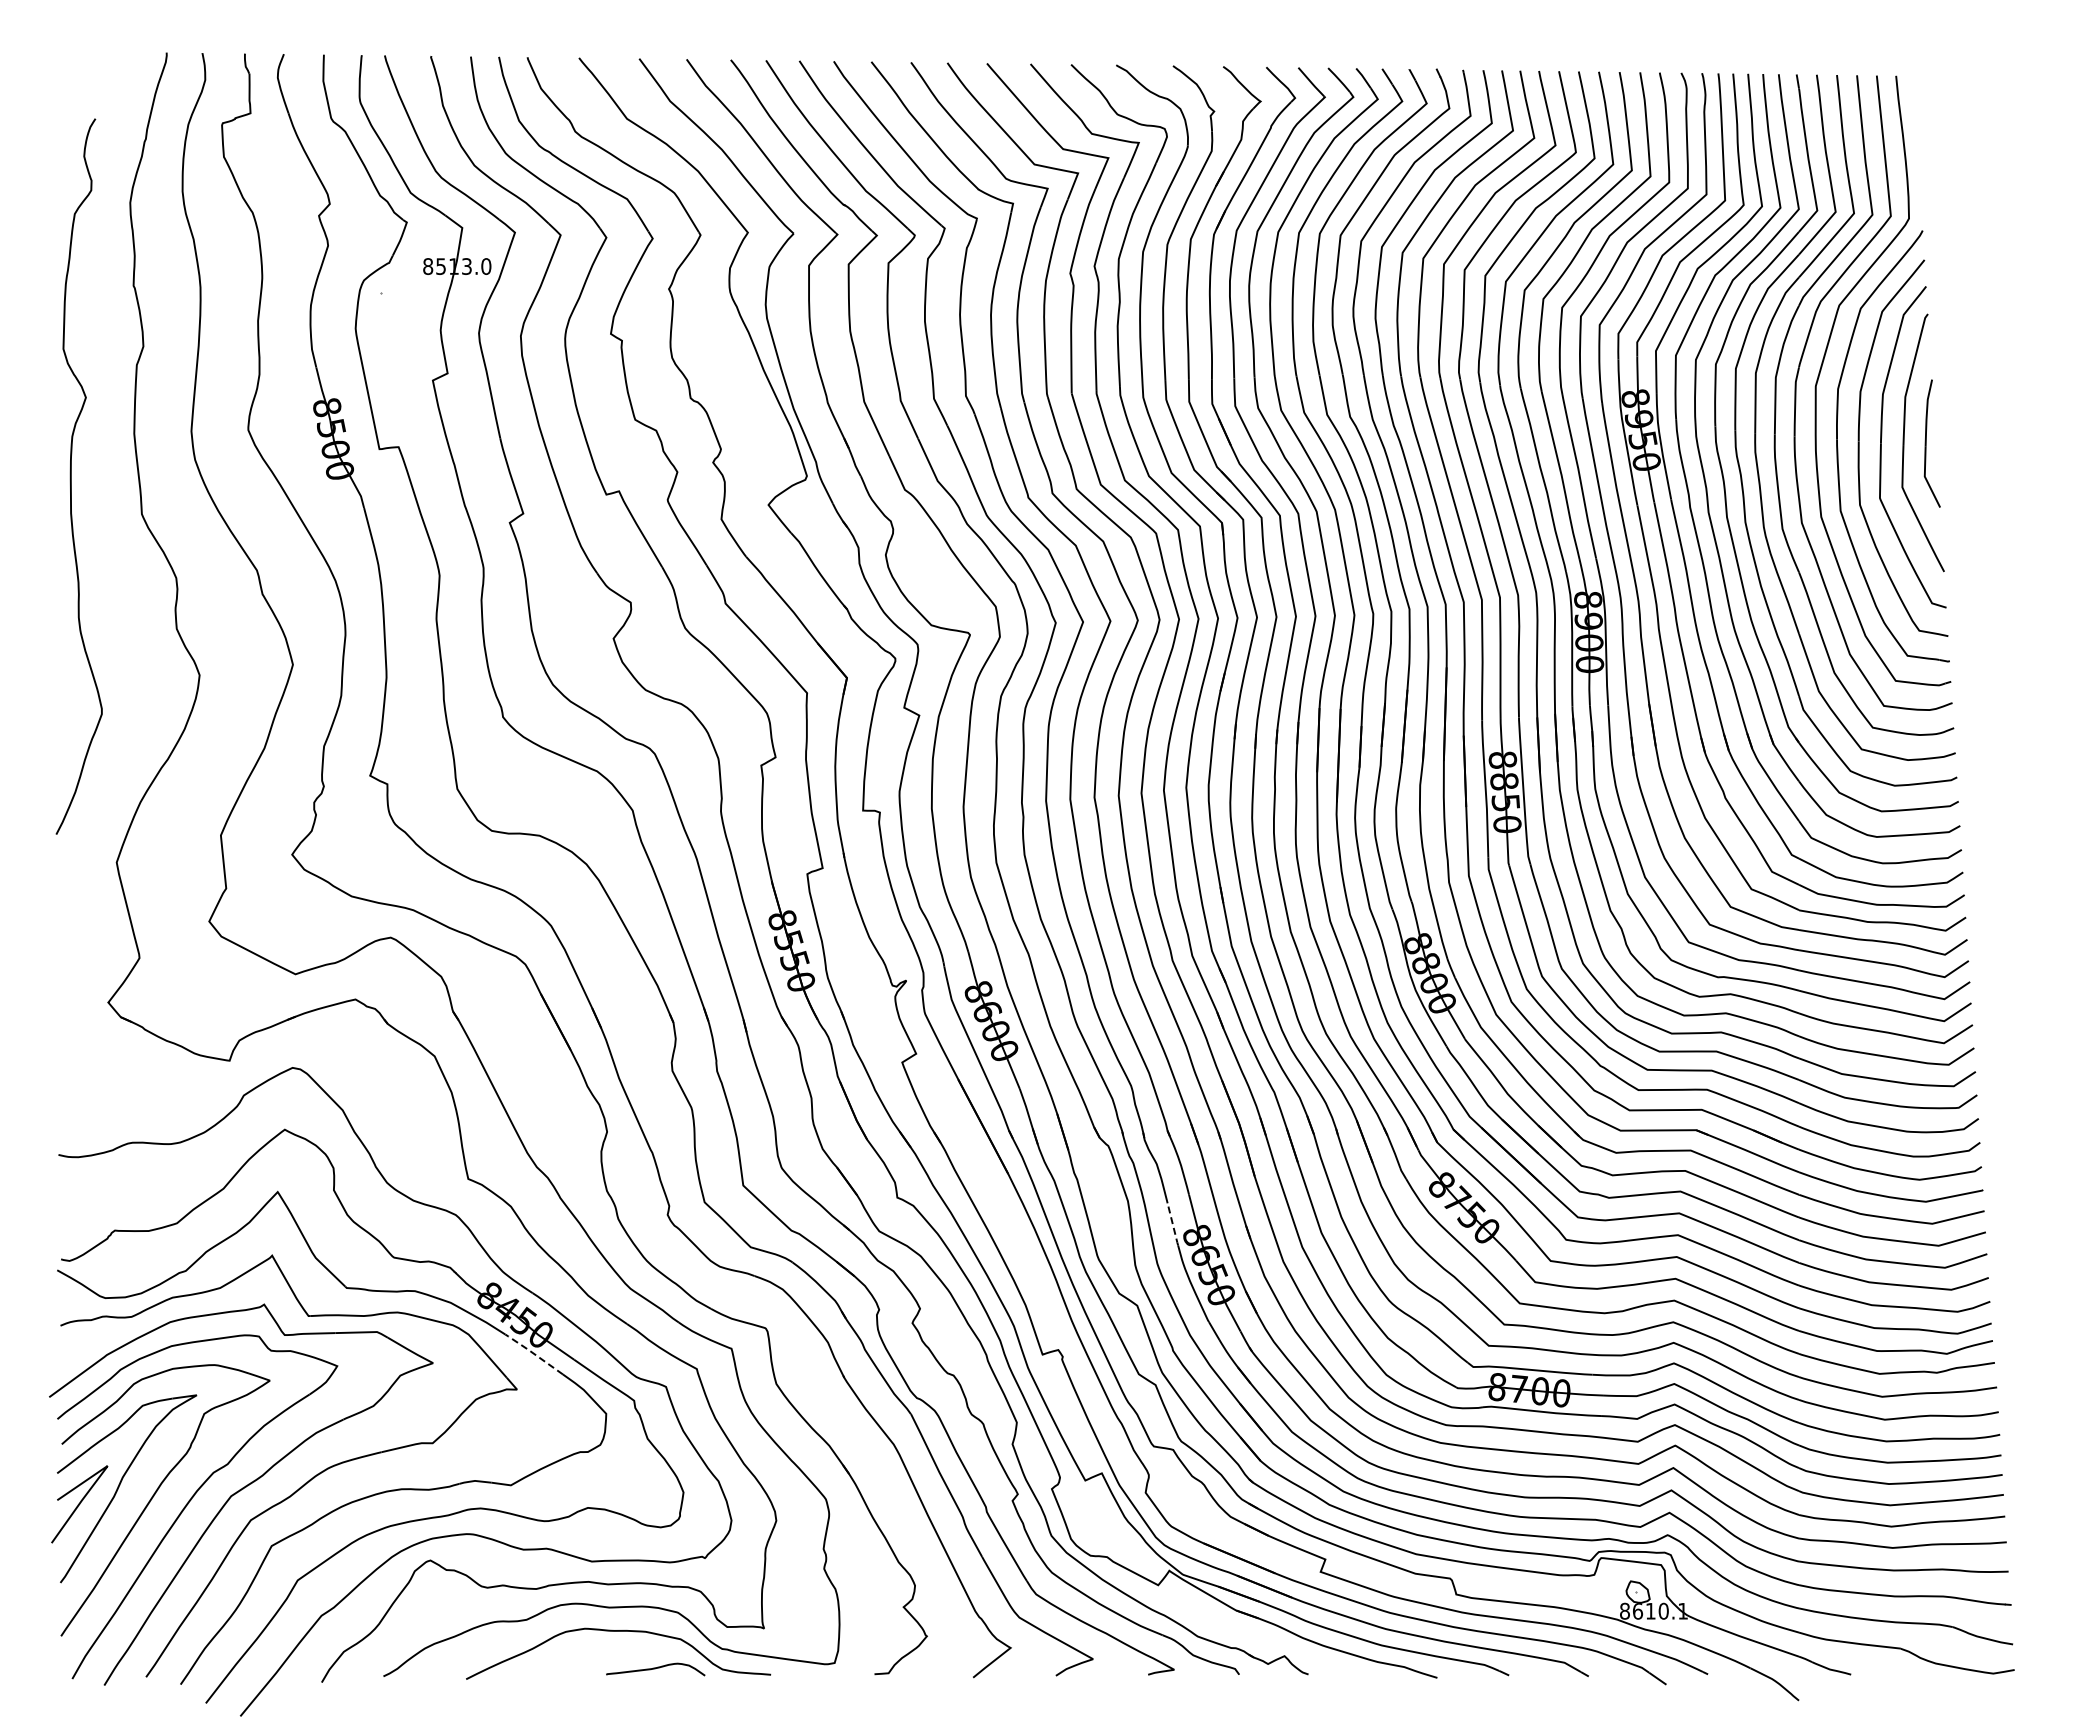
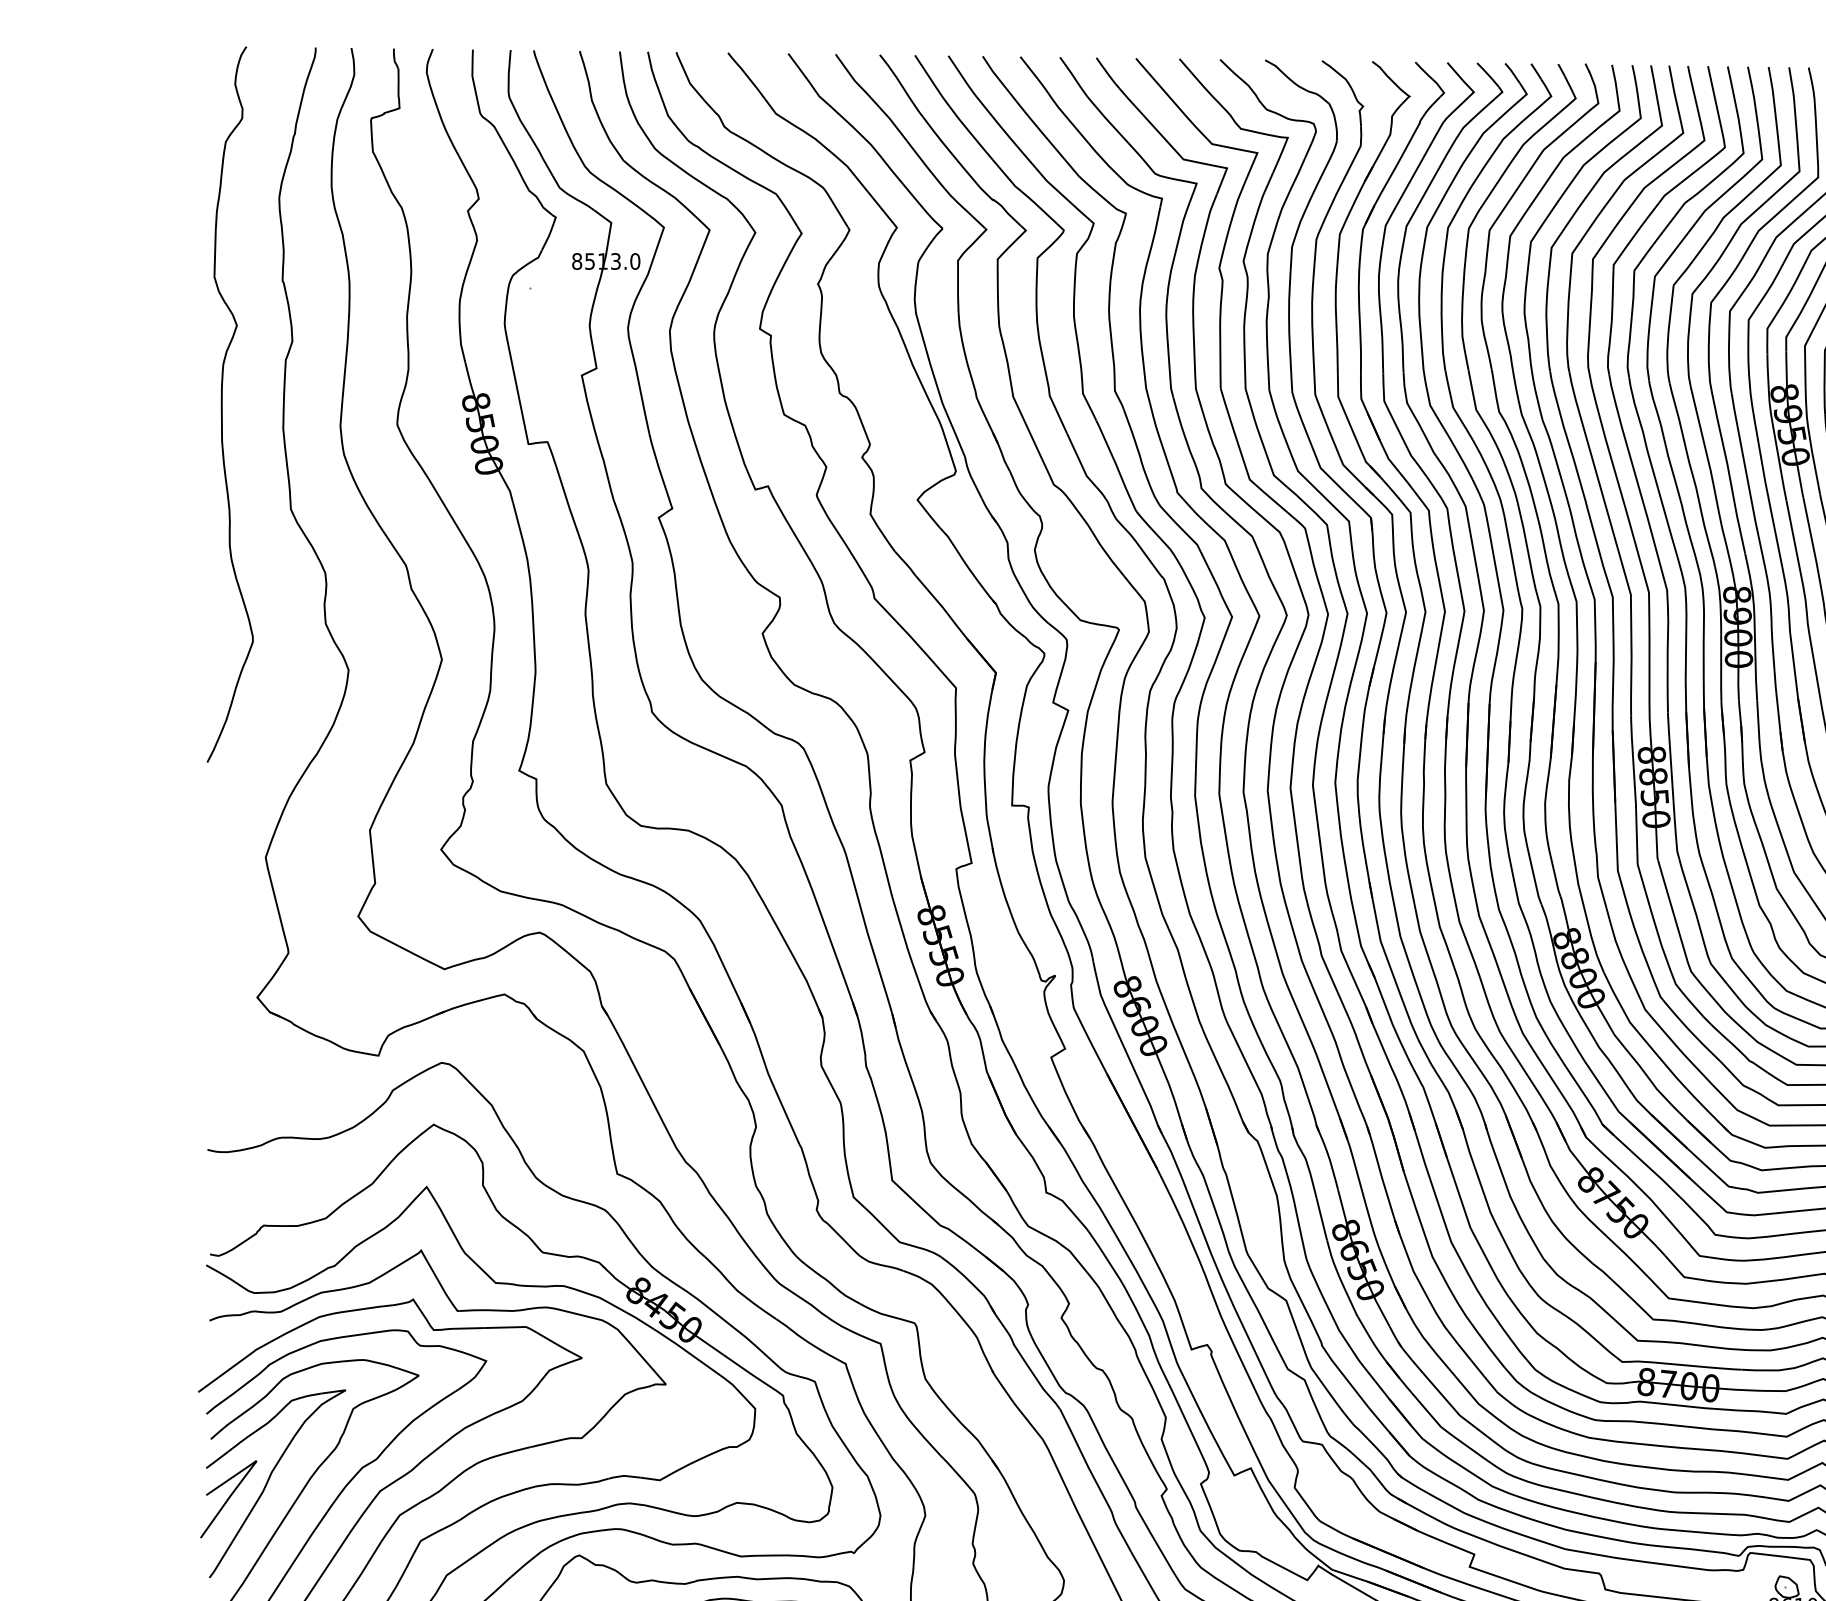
curve: (71, 476) -> (222, 404), moved
line: (1172, 1224) -> (1321, 1219), dashed -> solid
line: (533, 1353) -> (682, 1348), dashed -> solid

